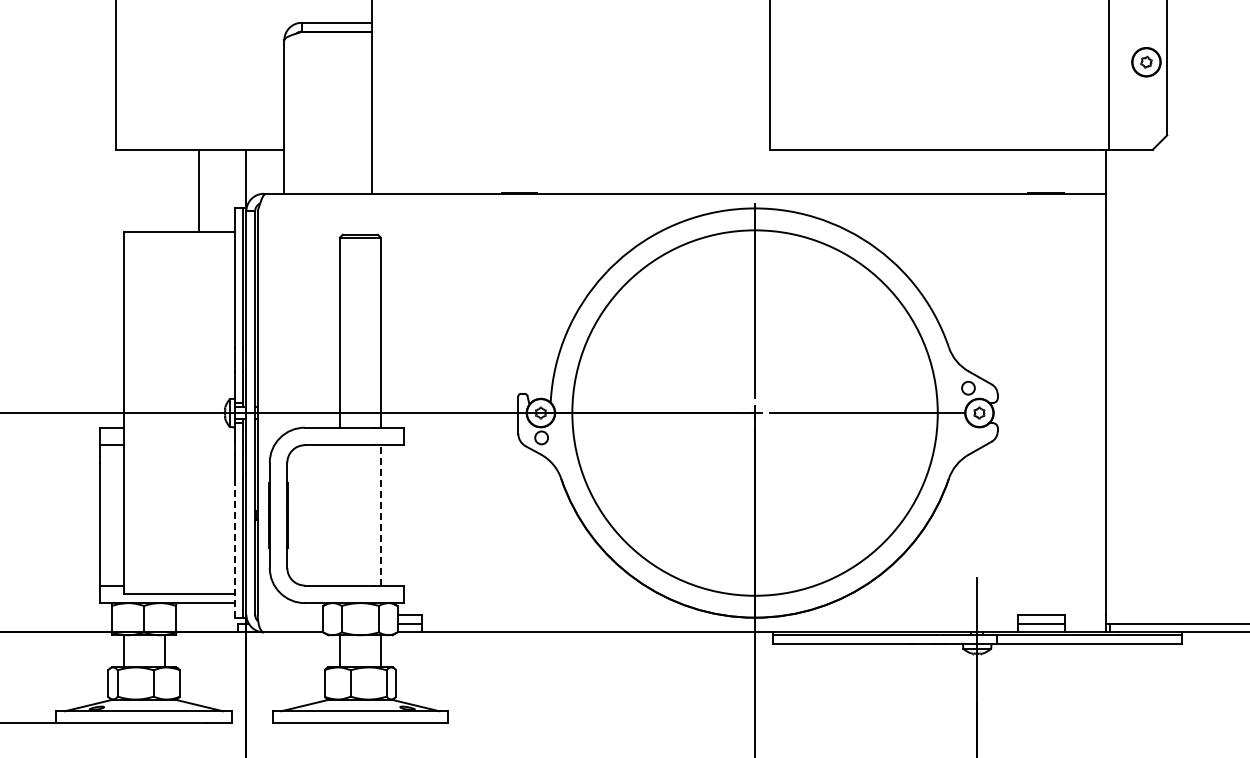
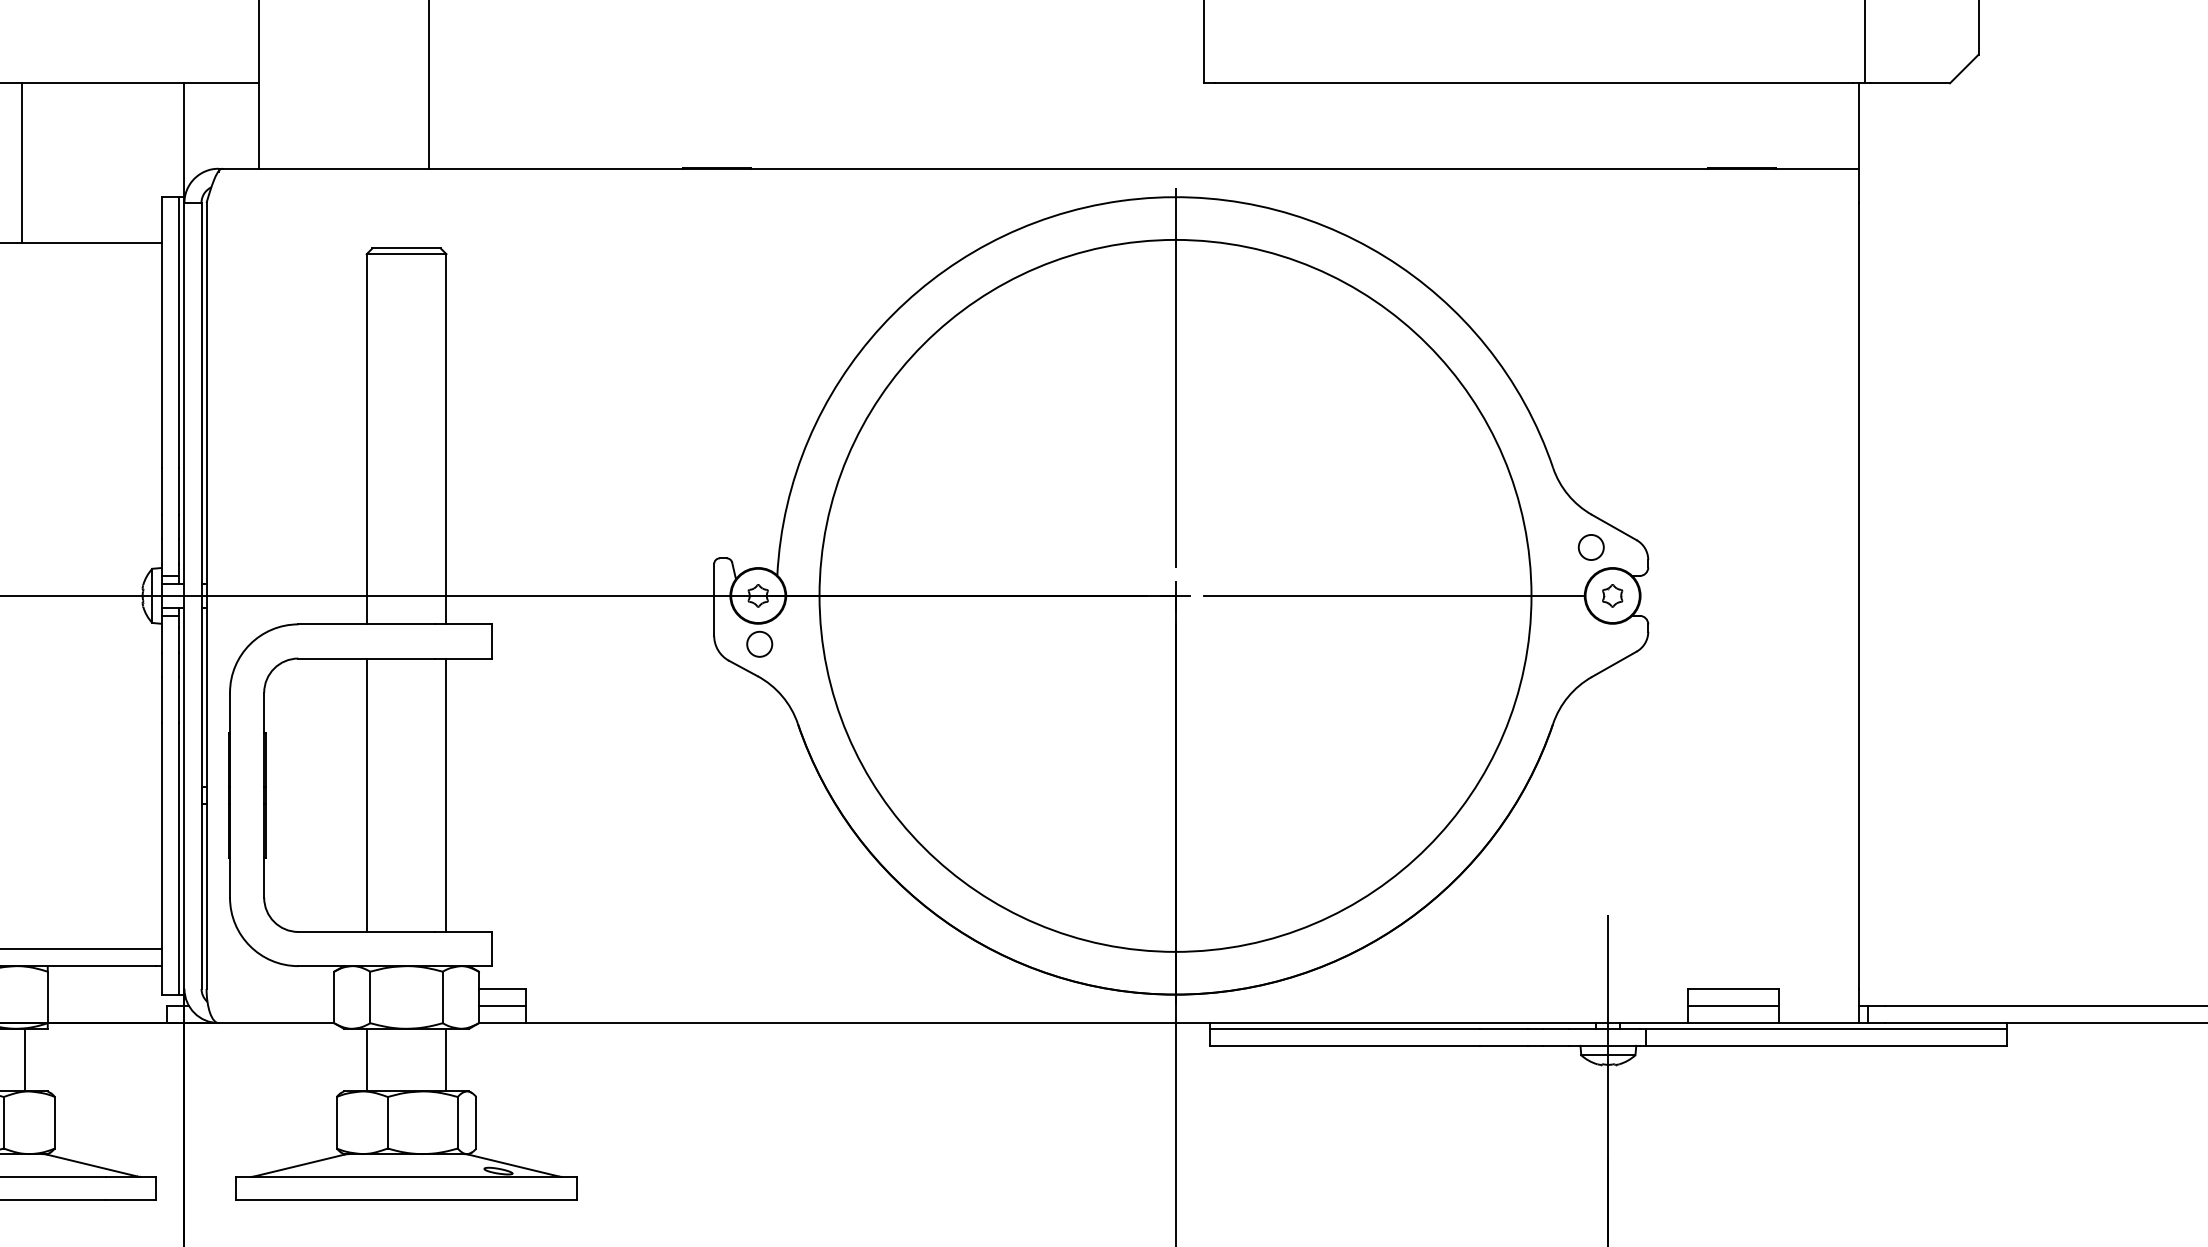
line: (198, 190) -> (21, 162), moved
line: (380, 514) -> (445, 793), dashed -> solid
line: (339, 515) -> (365, 795), added
line: (234, 548) -> (161, 859), dashed -> solid

